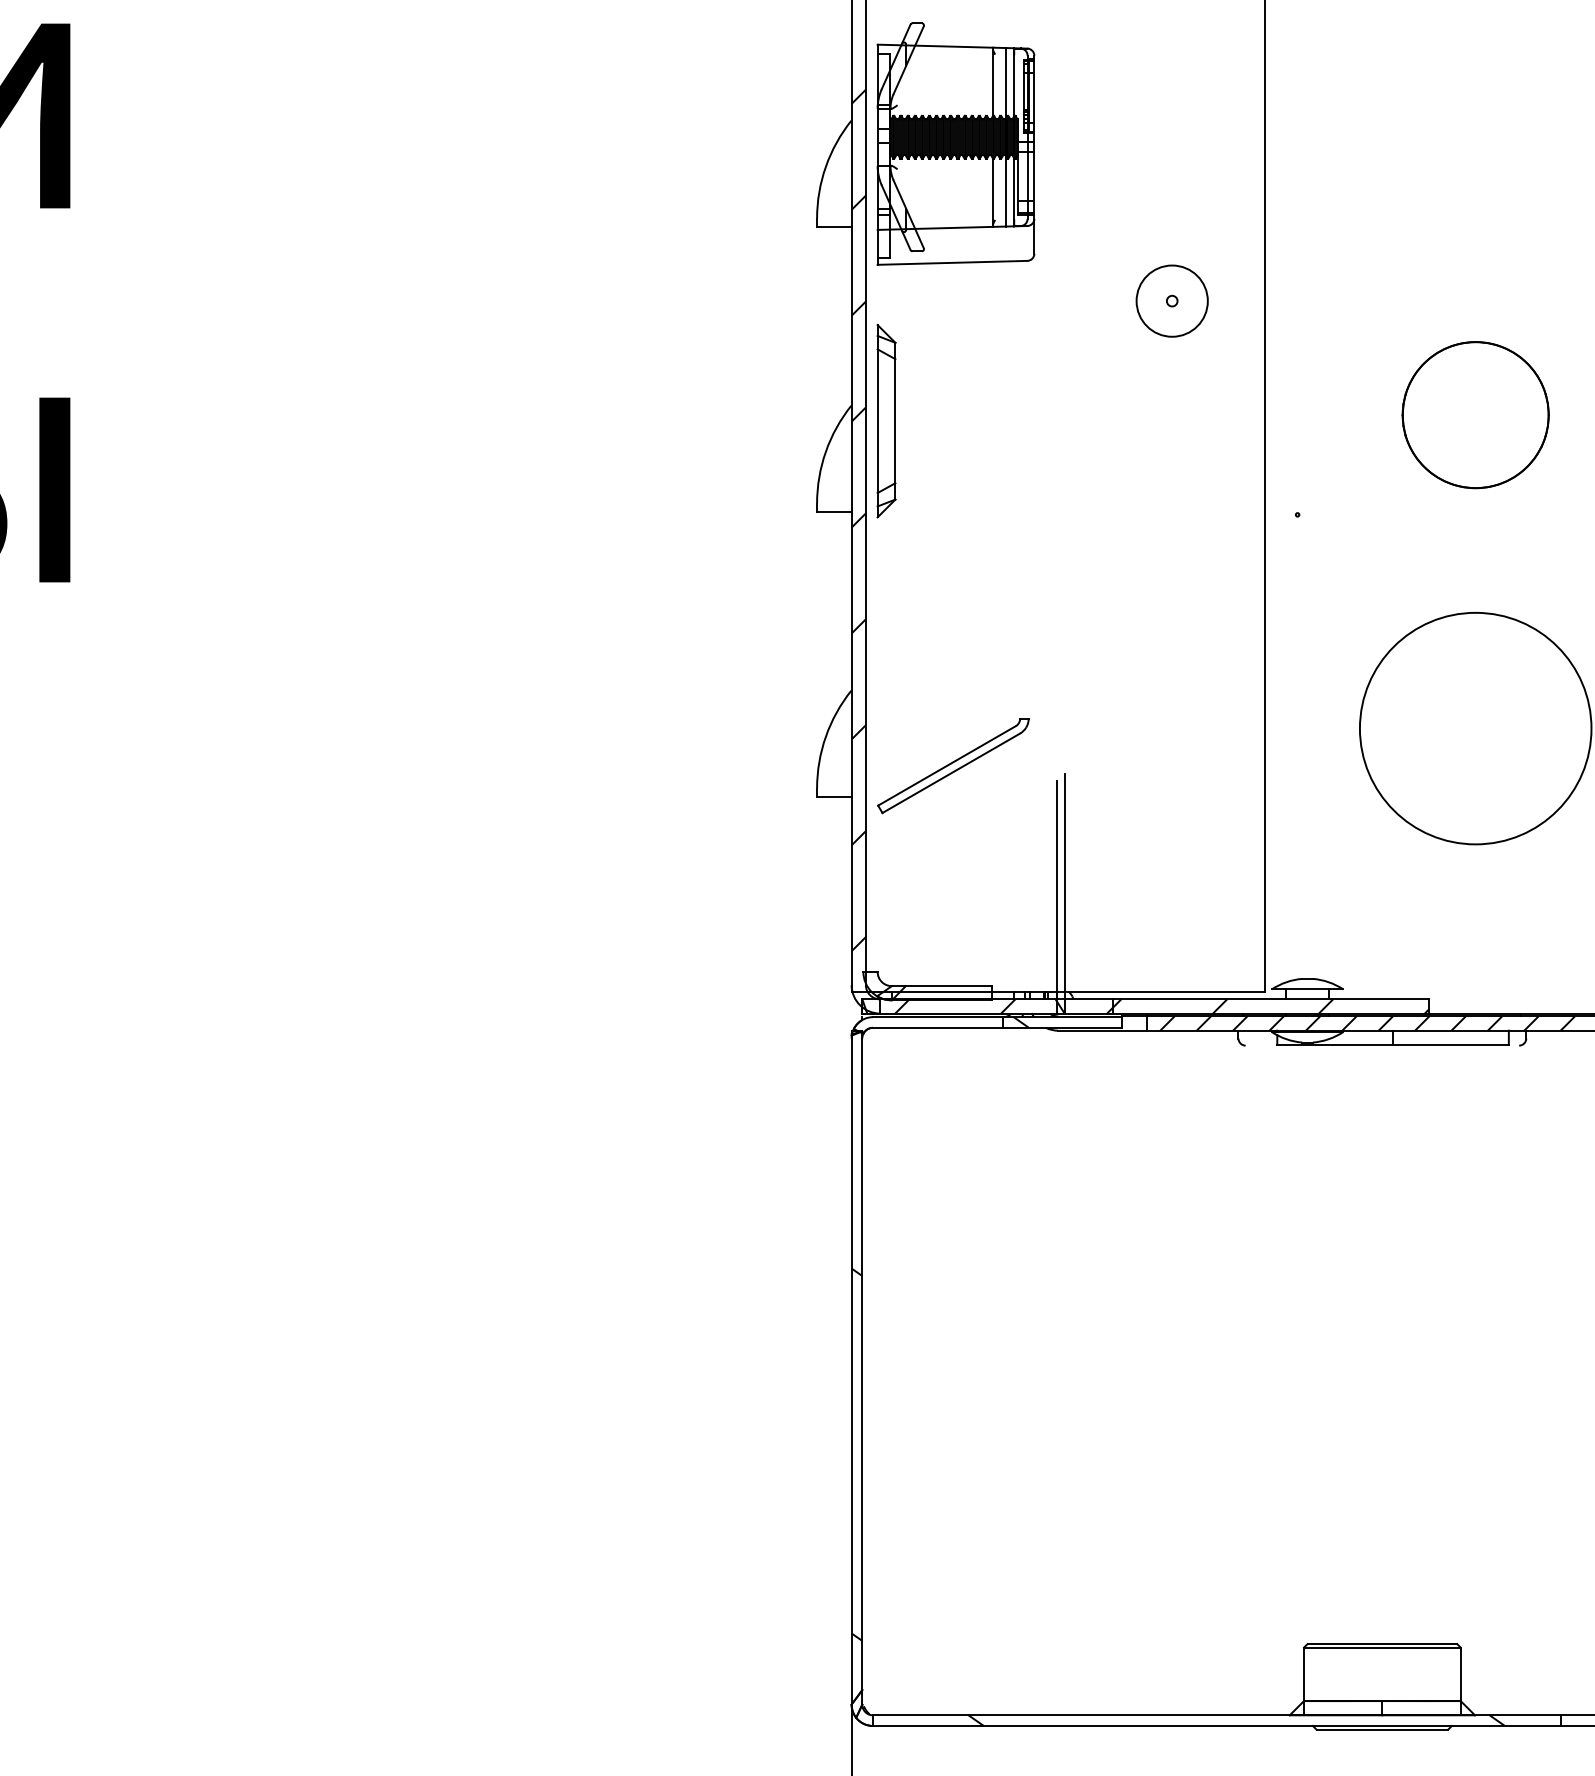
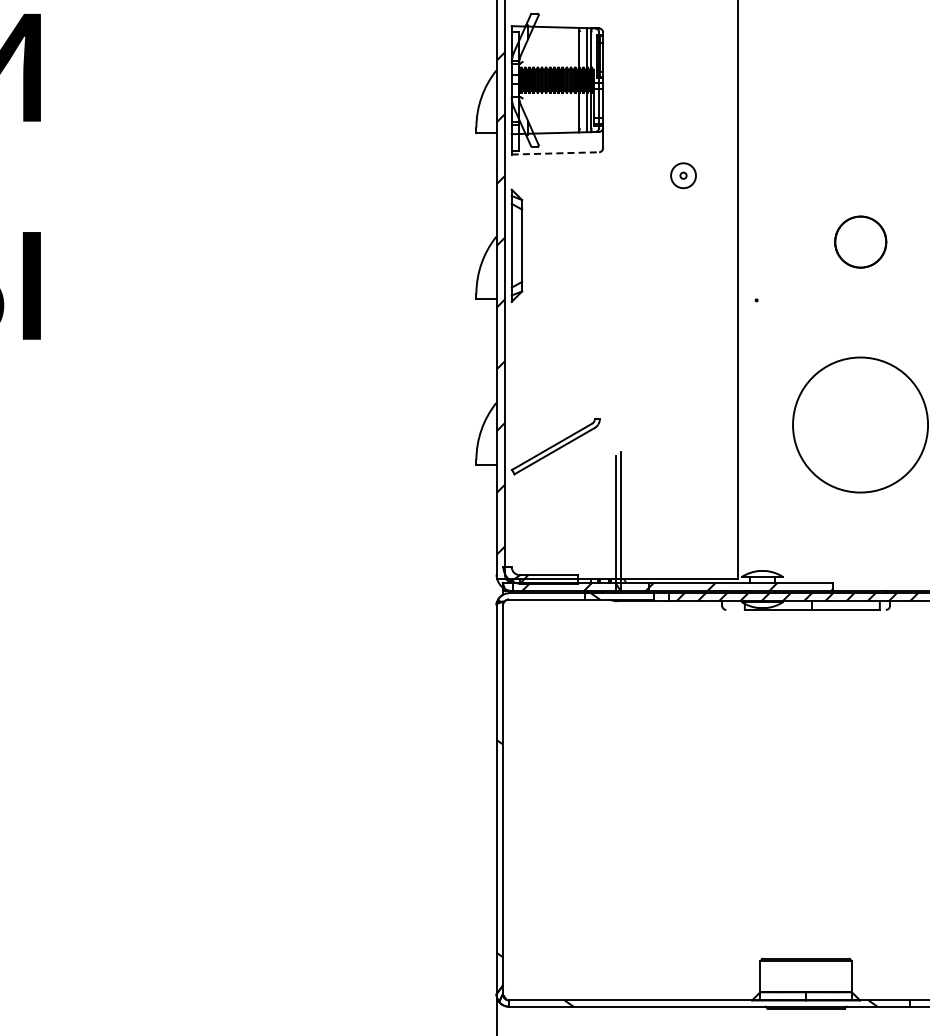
line: (952, 262) -> (555, 153), solid -> dashed
circle: (1172, 300) -> (683, 175), size x0.6
circle: (1475, 413) -> (860, 241), size x0.6

